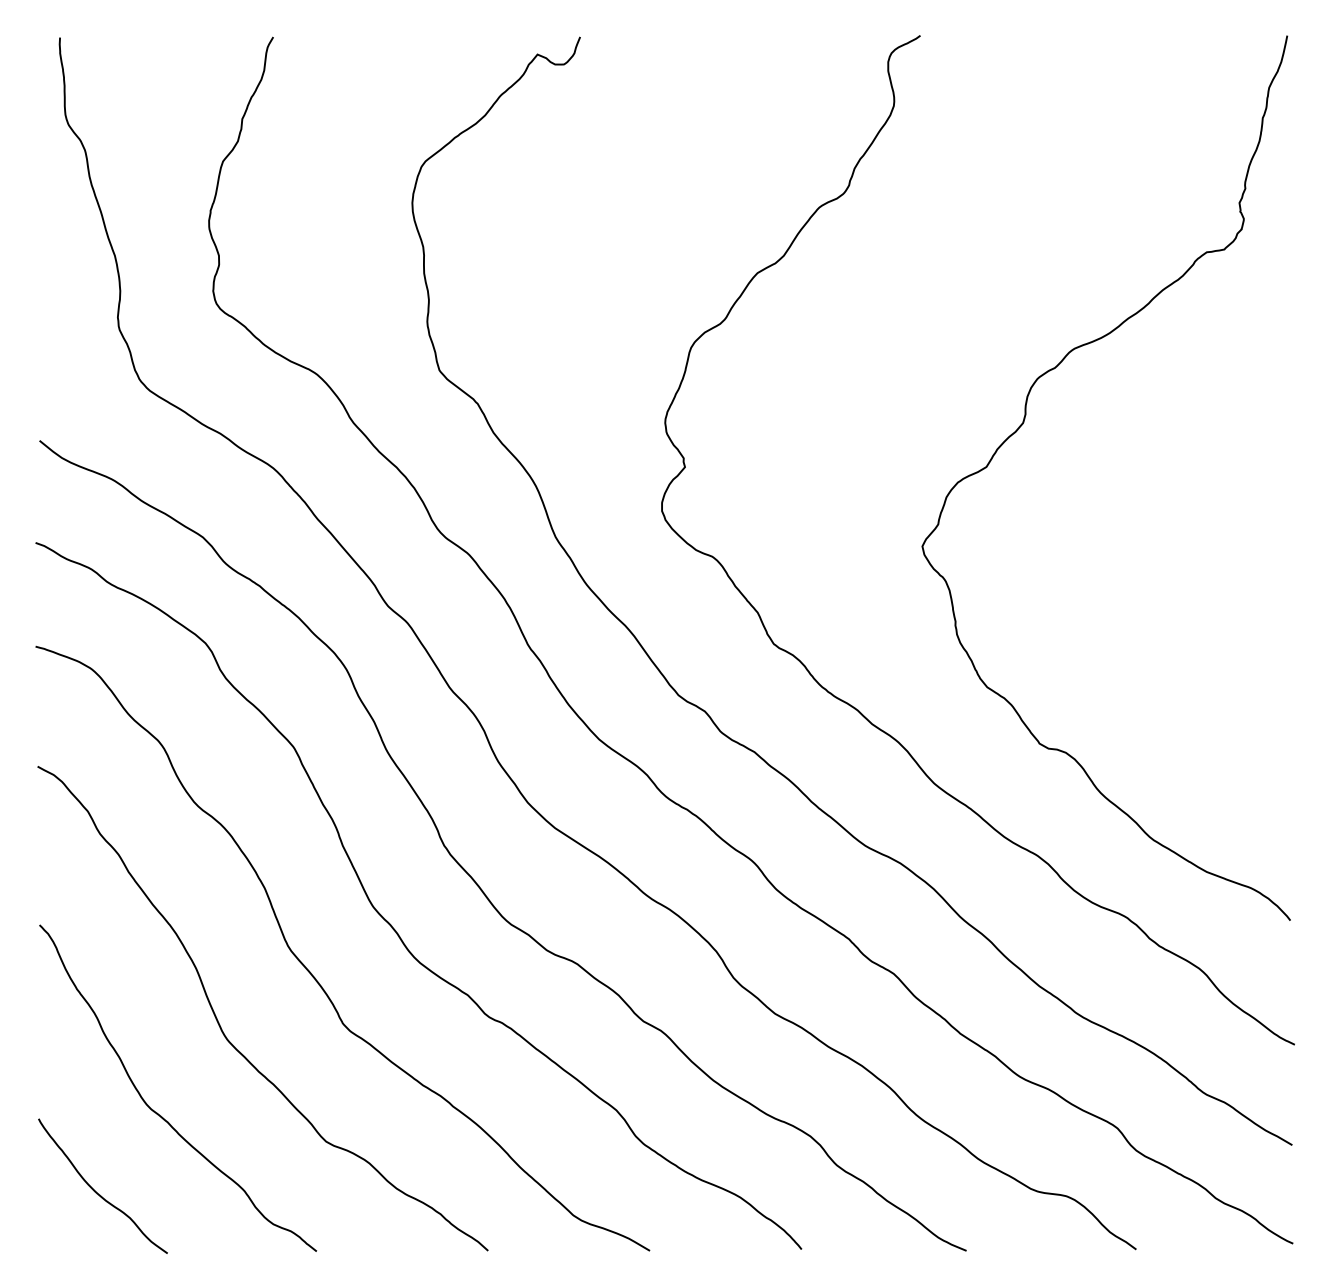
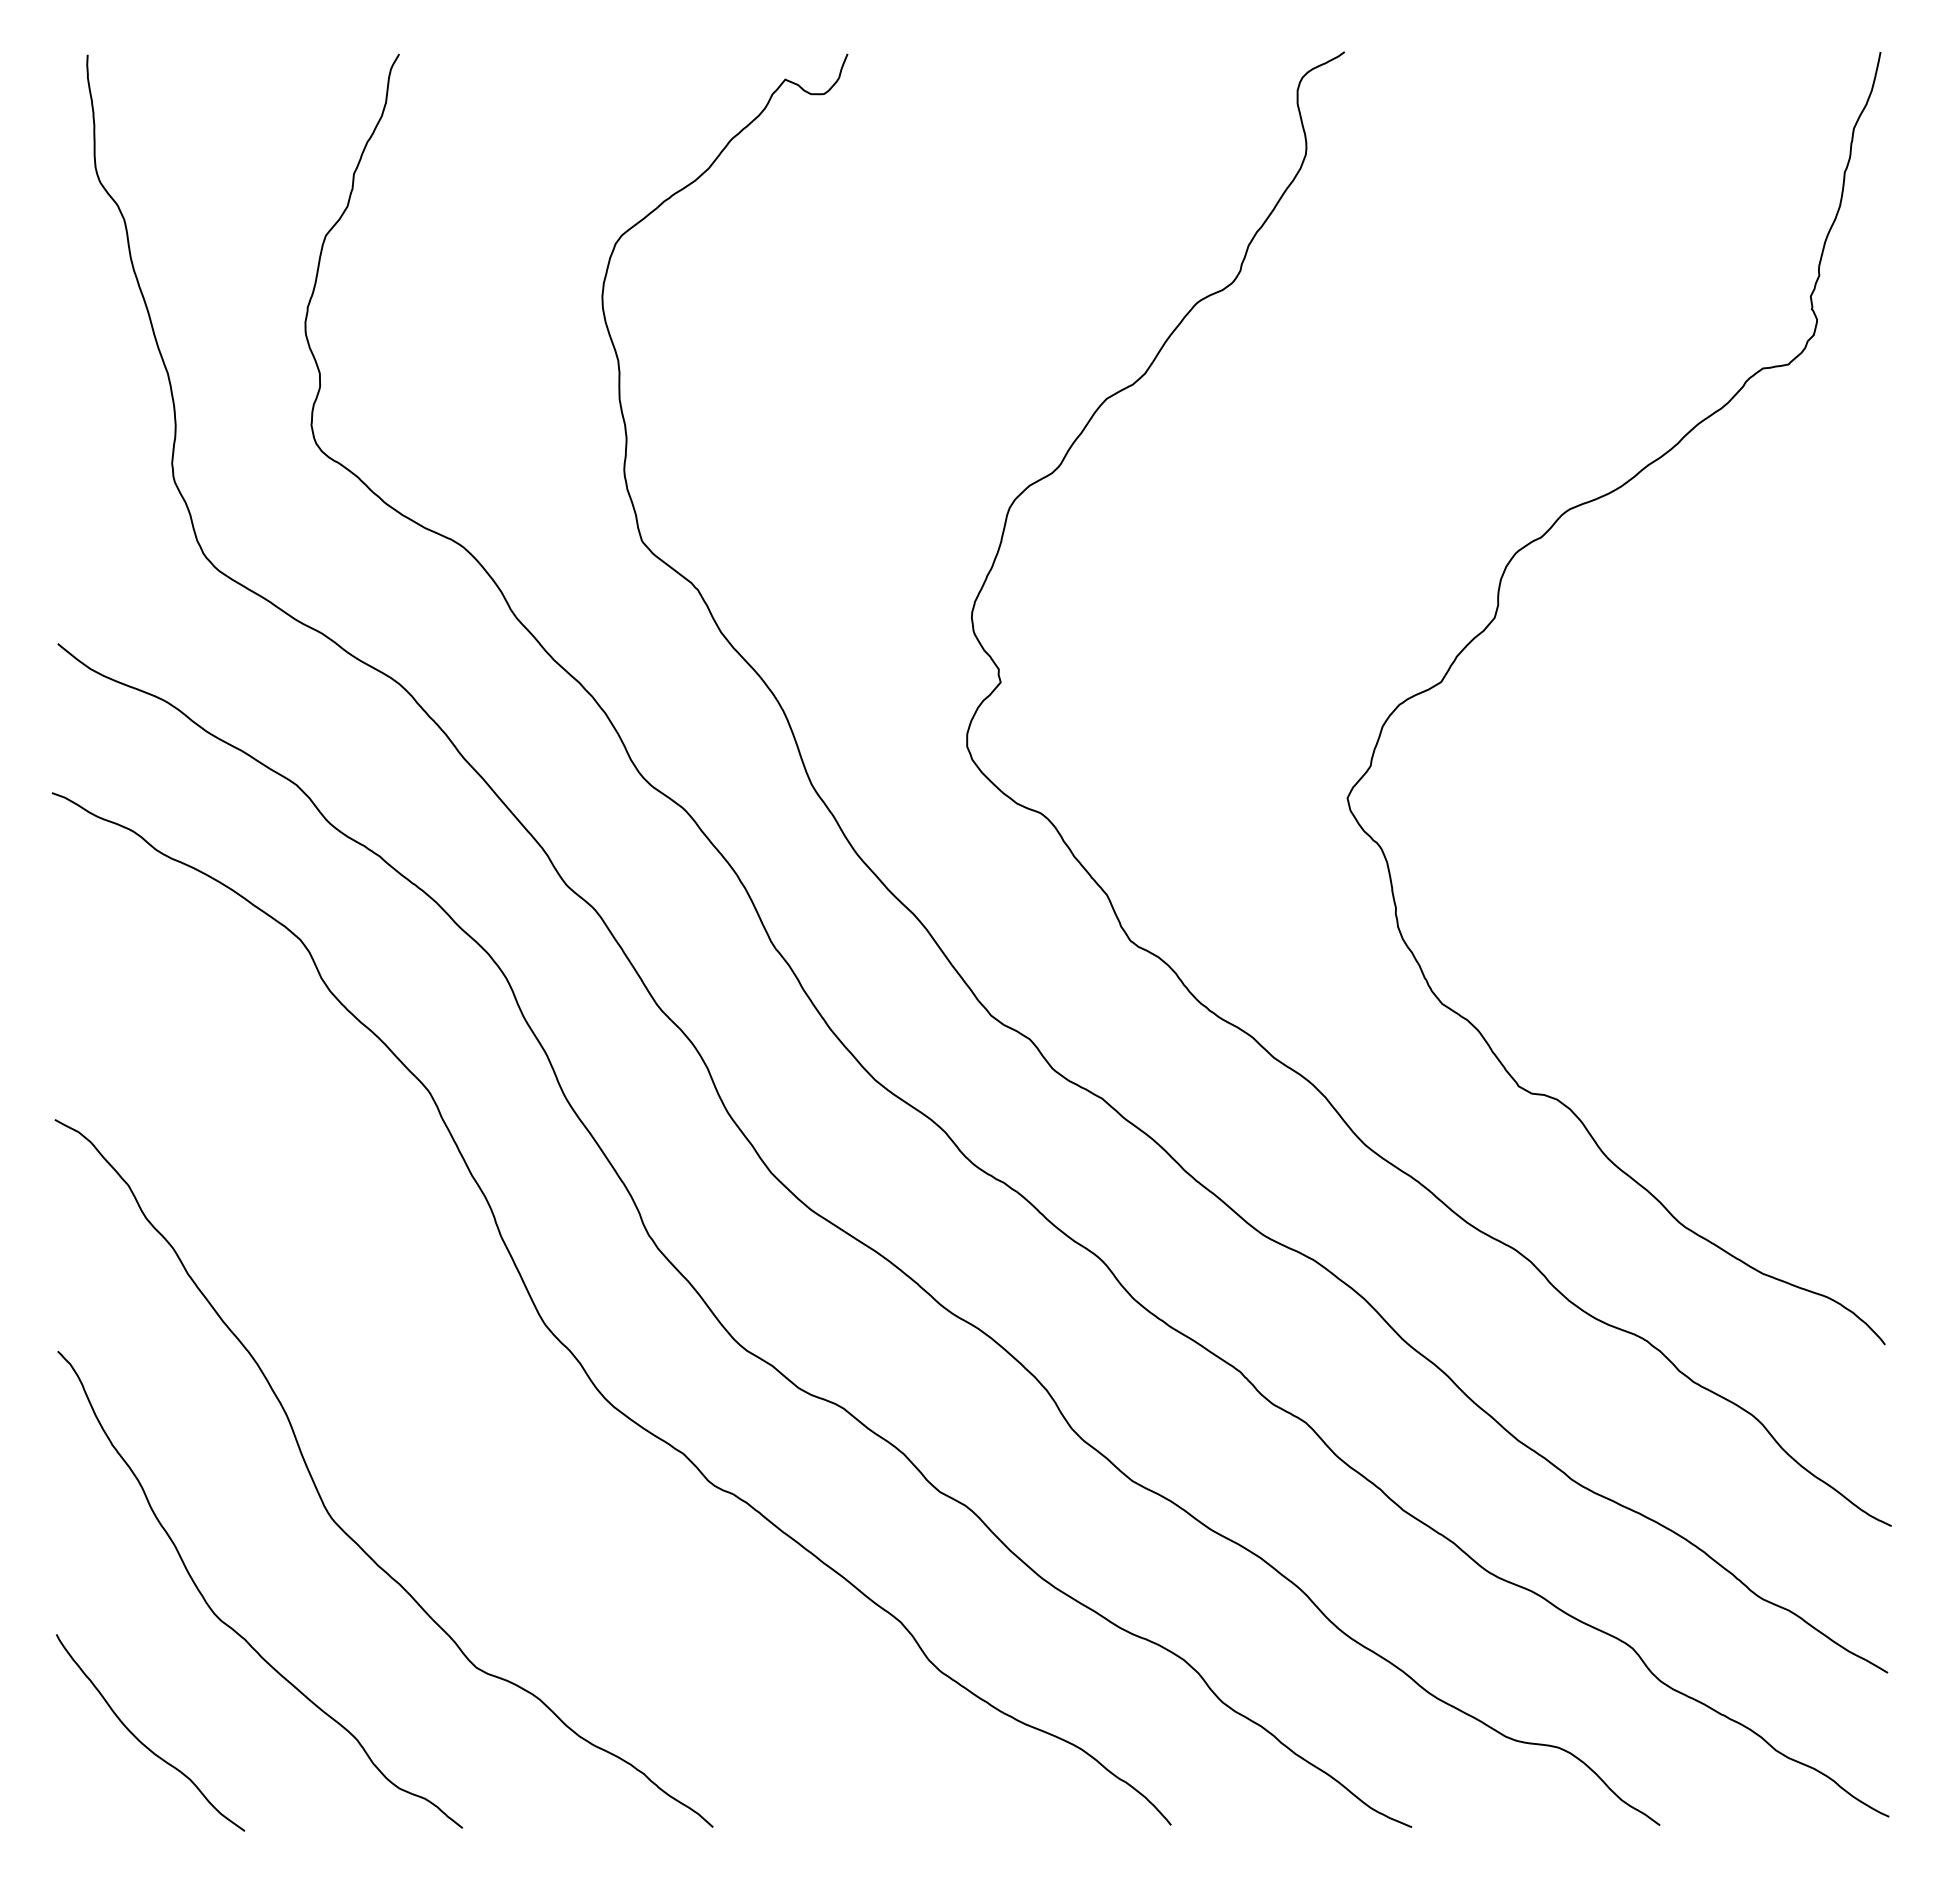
curve: (311, 972) -> (455, 1420), removed

